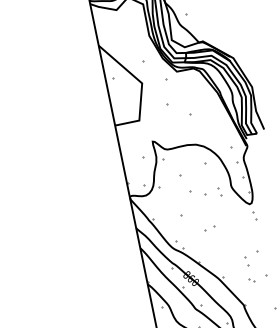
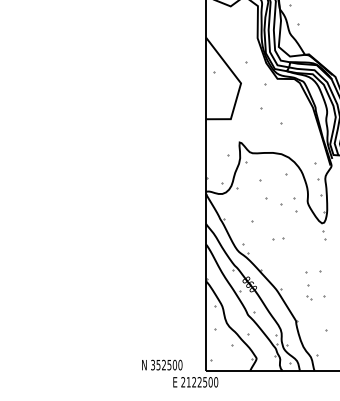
part: (219, 191) -> (295, 204), size x1.6
part: (246, 261) -> (307, 278), size x1.6

